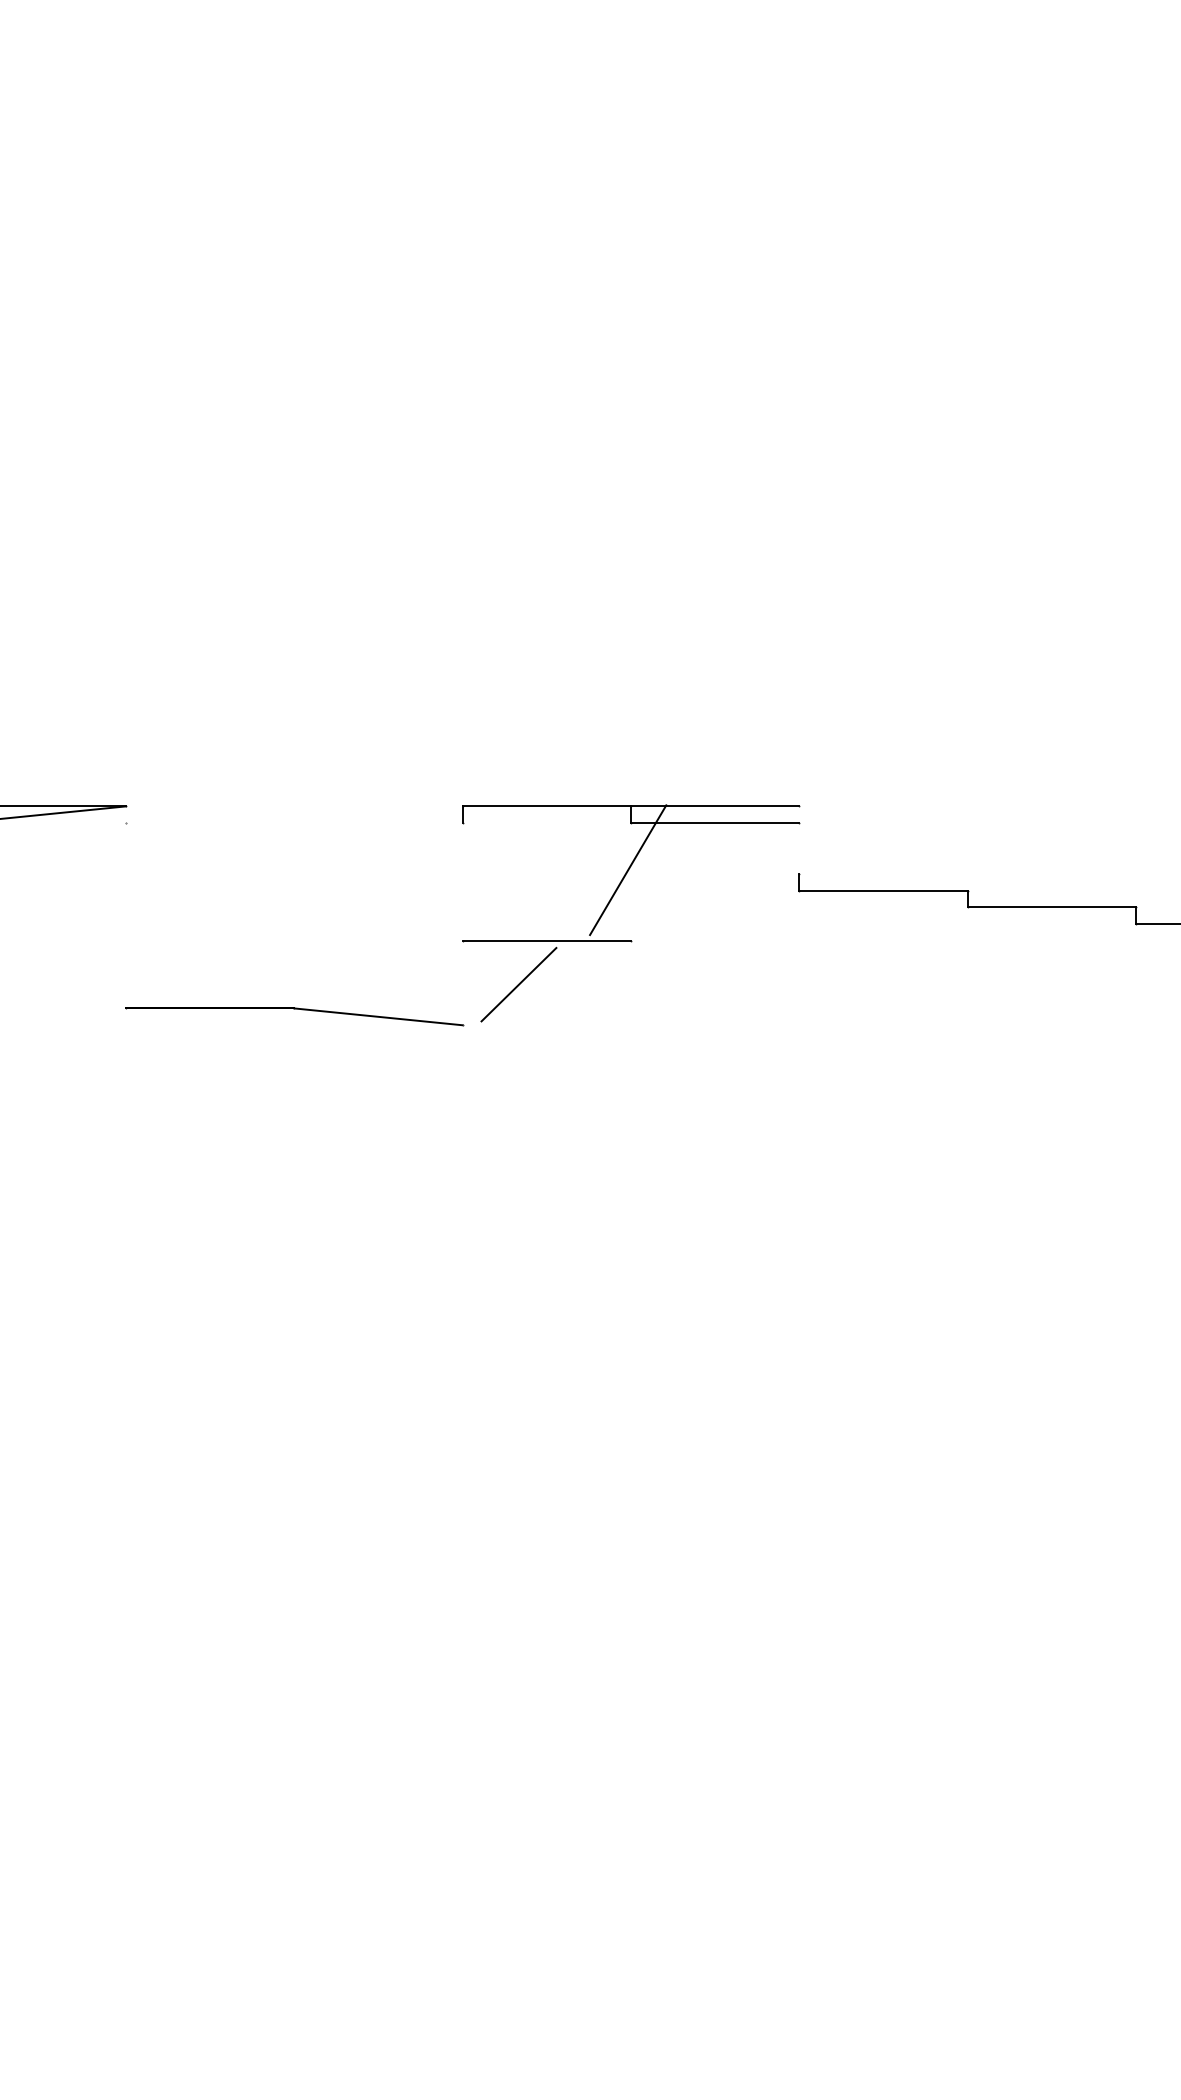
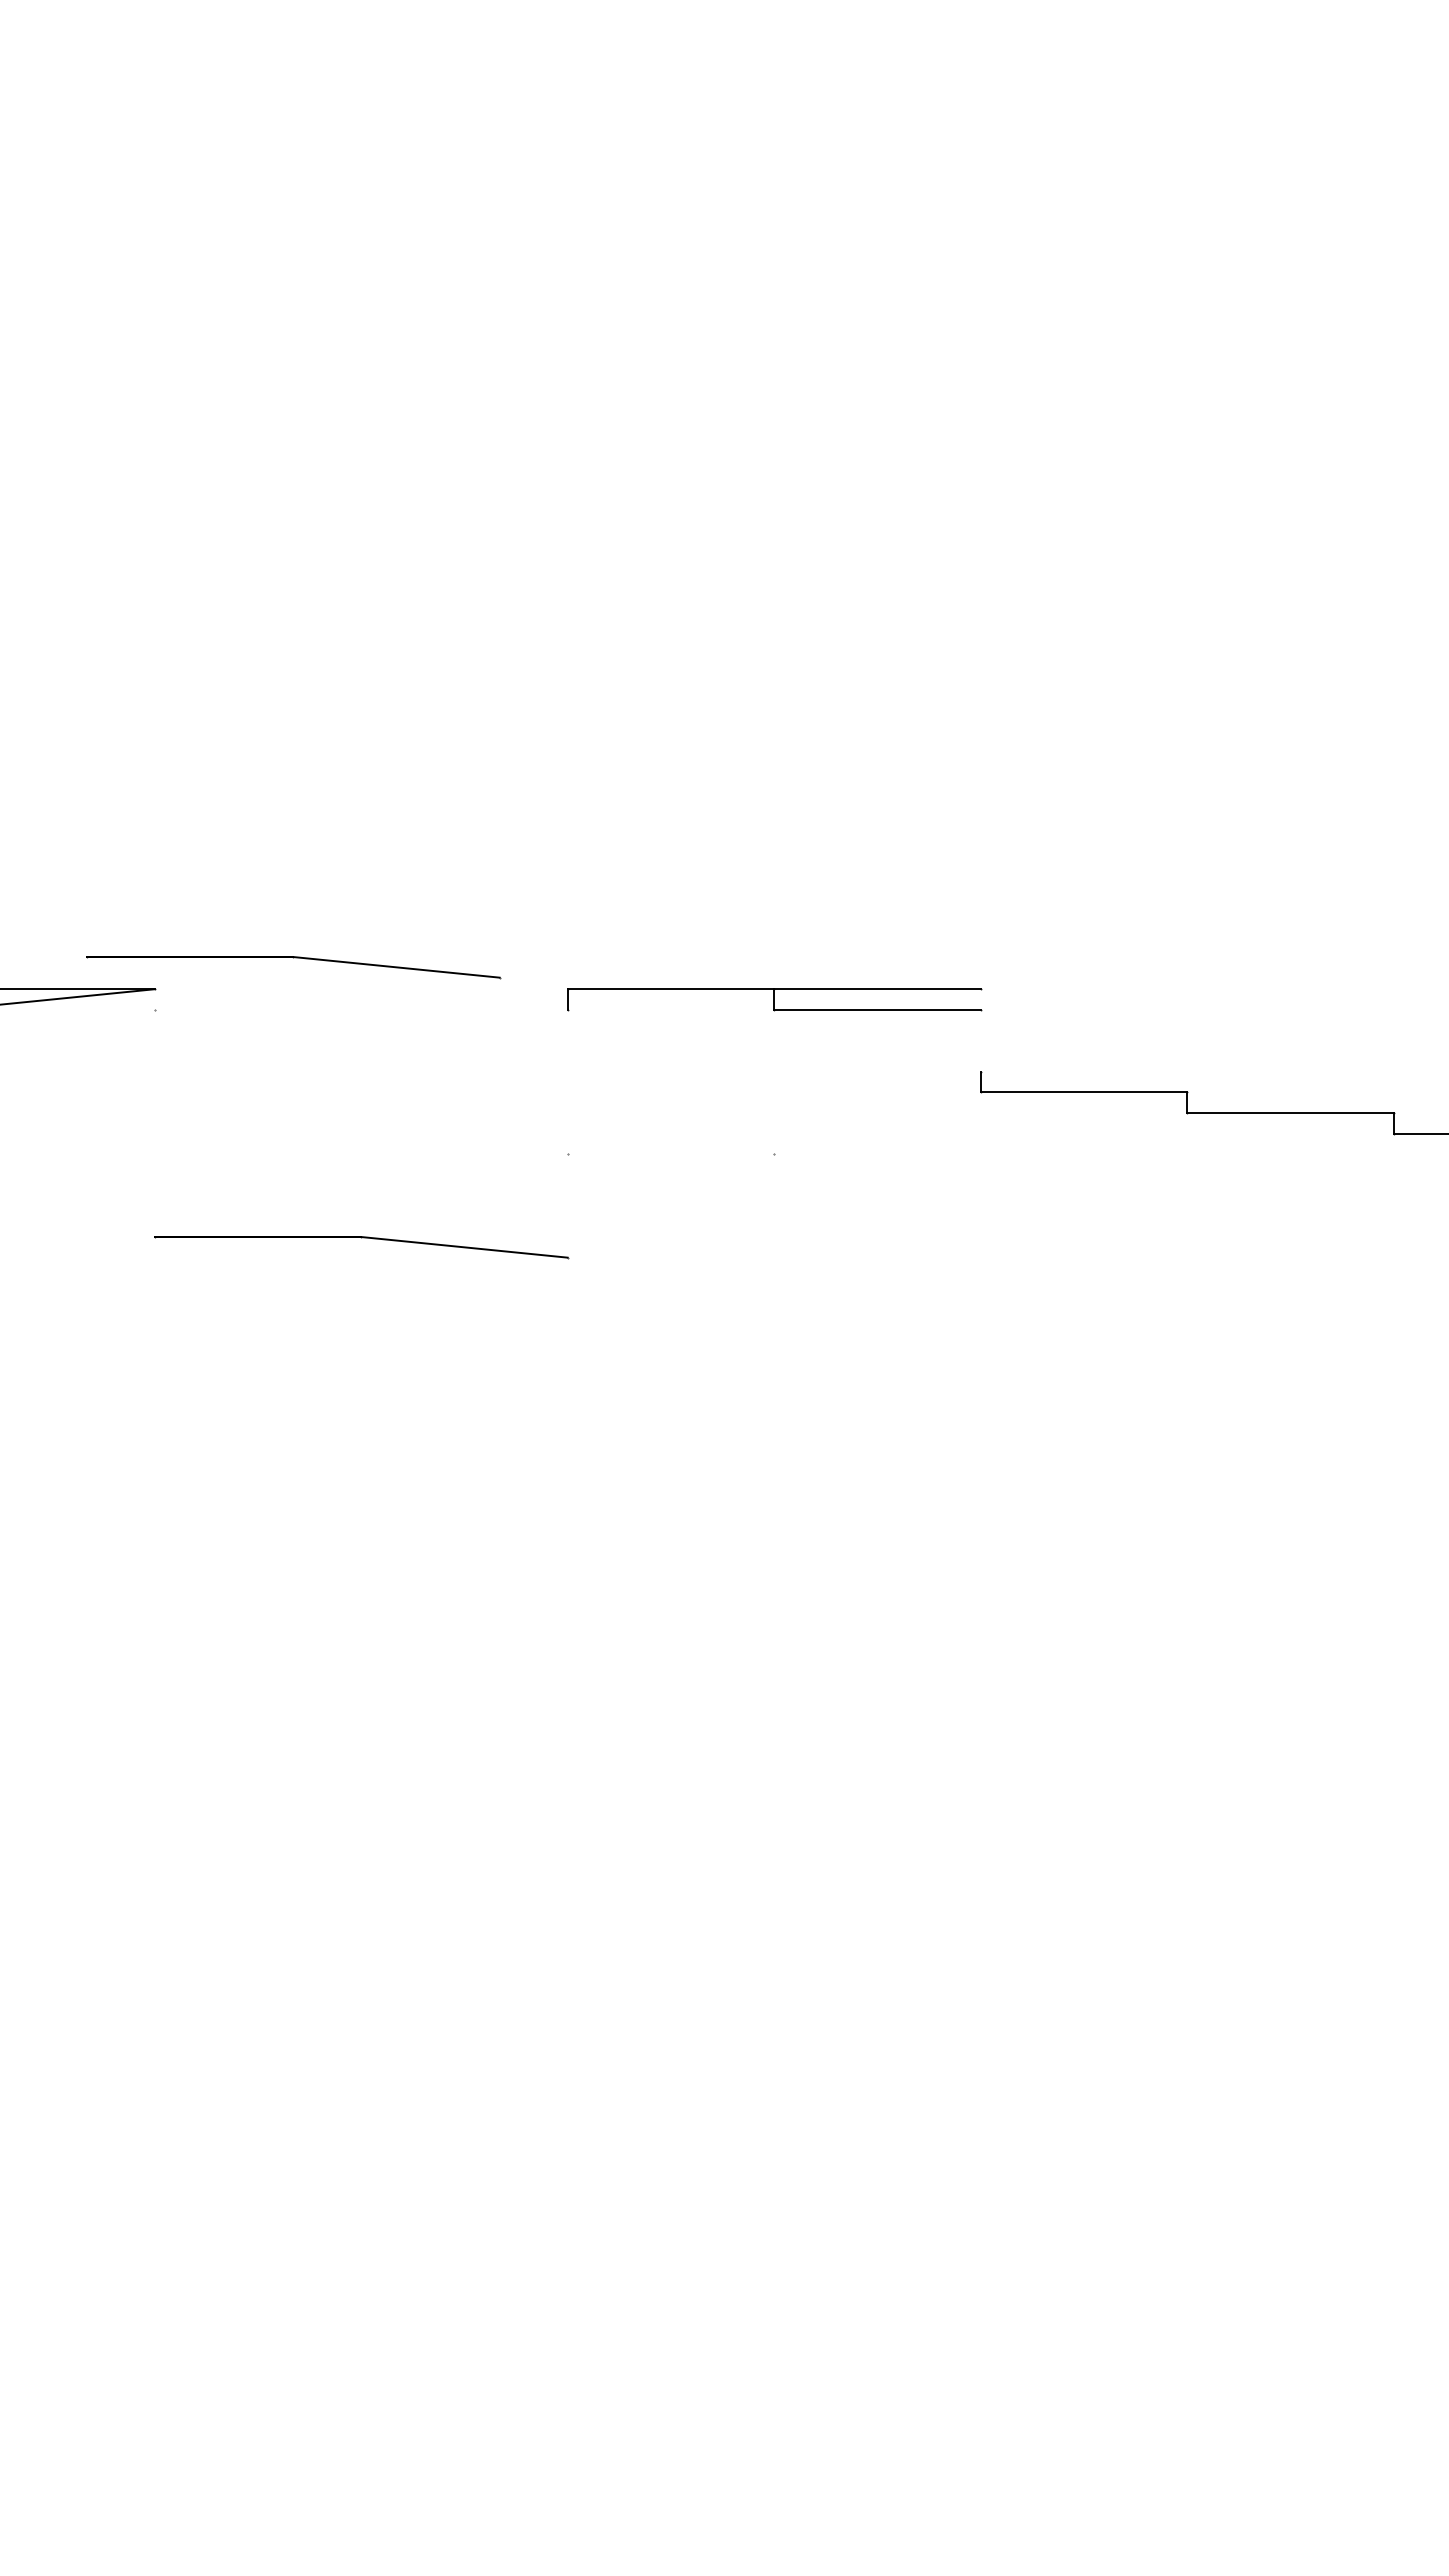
part: (239, 781) -> (293, 958), added
line: (628, 869) -> (770, 1066), removed
line: (546, 941) -> (670, 1154), removed
line: (518, 984) -> (636, 1207), removed

